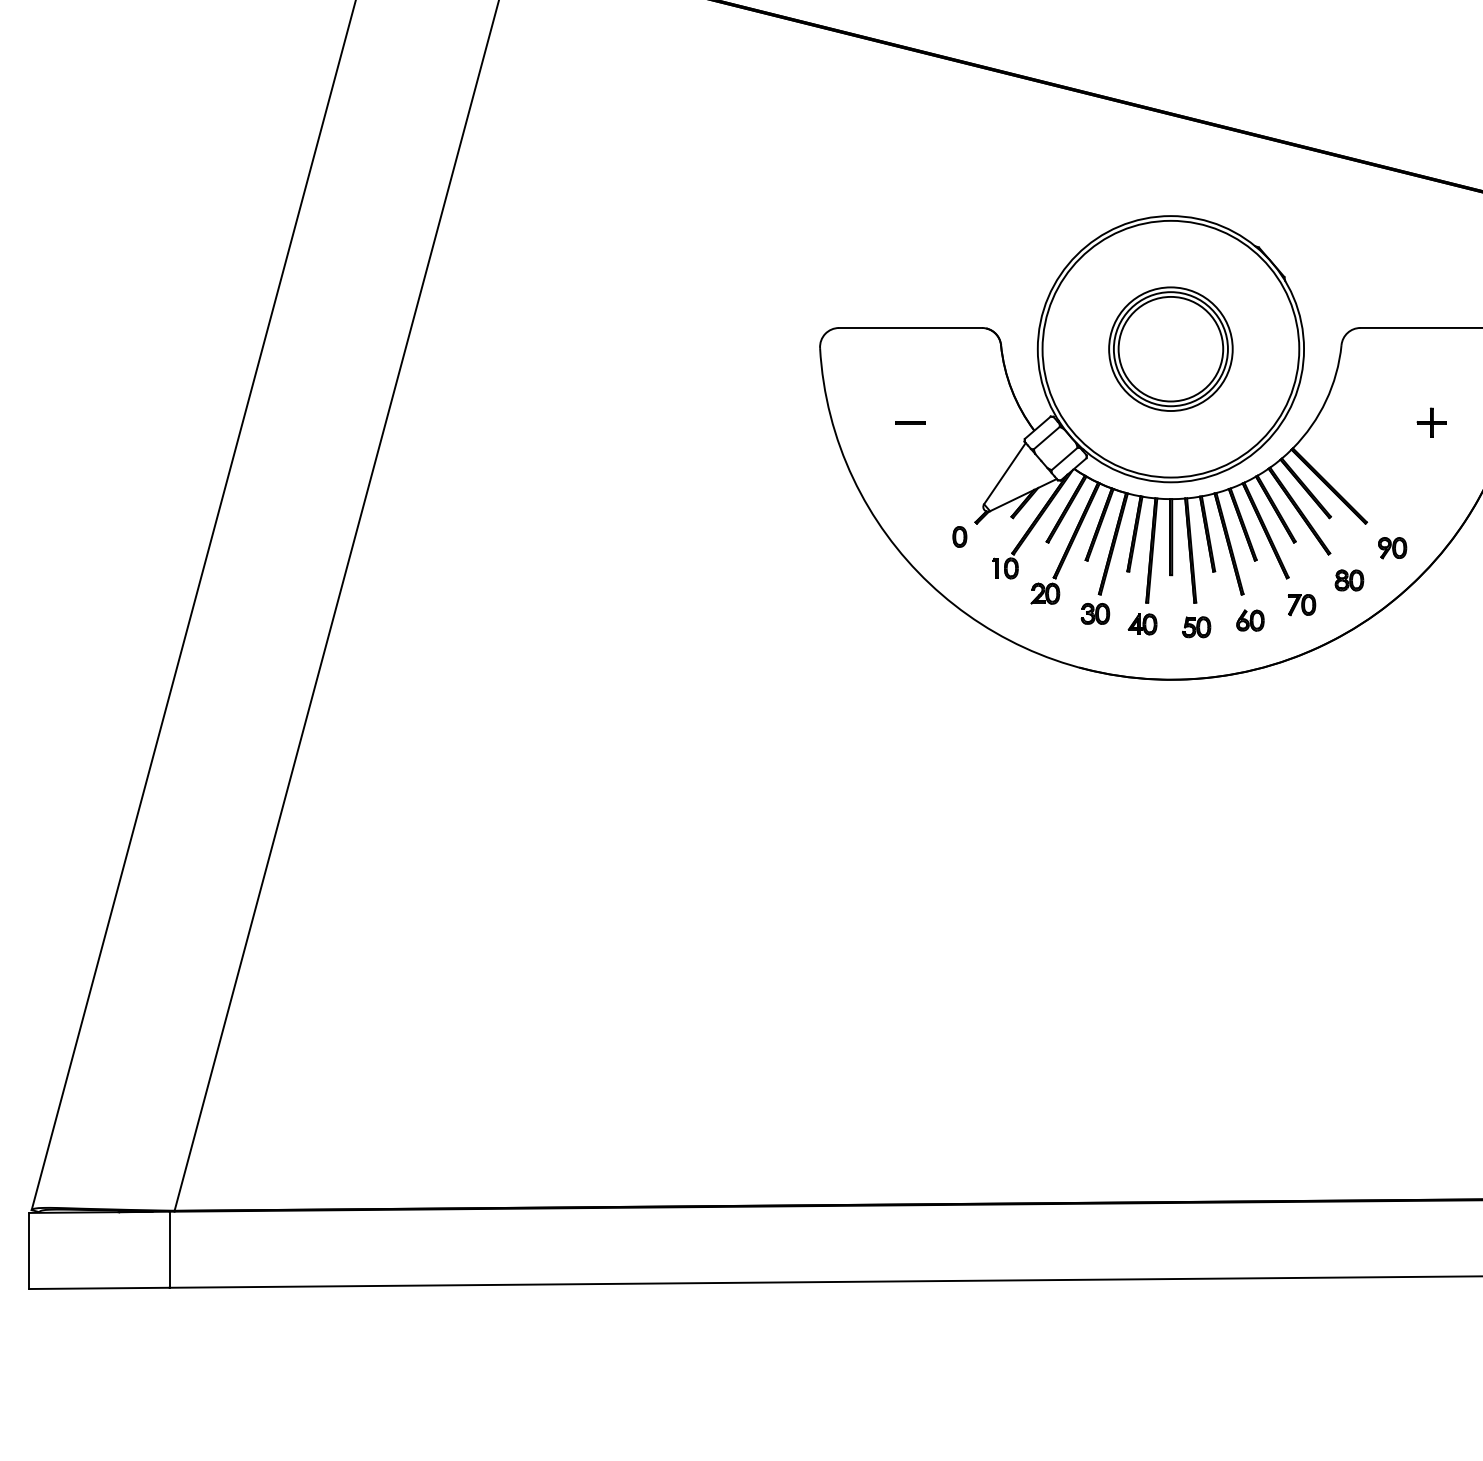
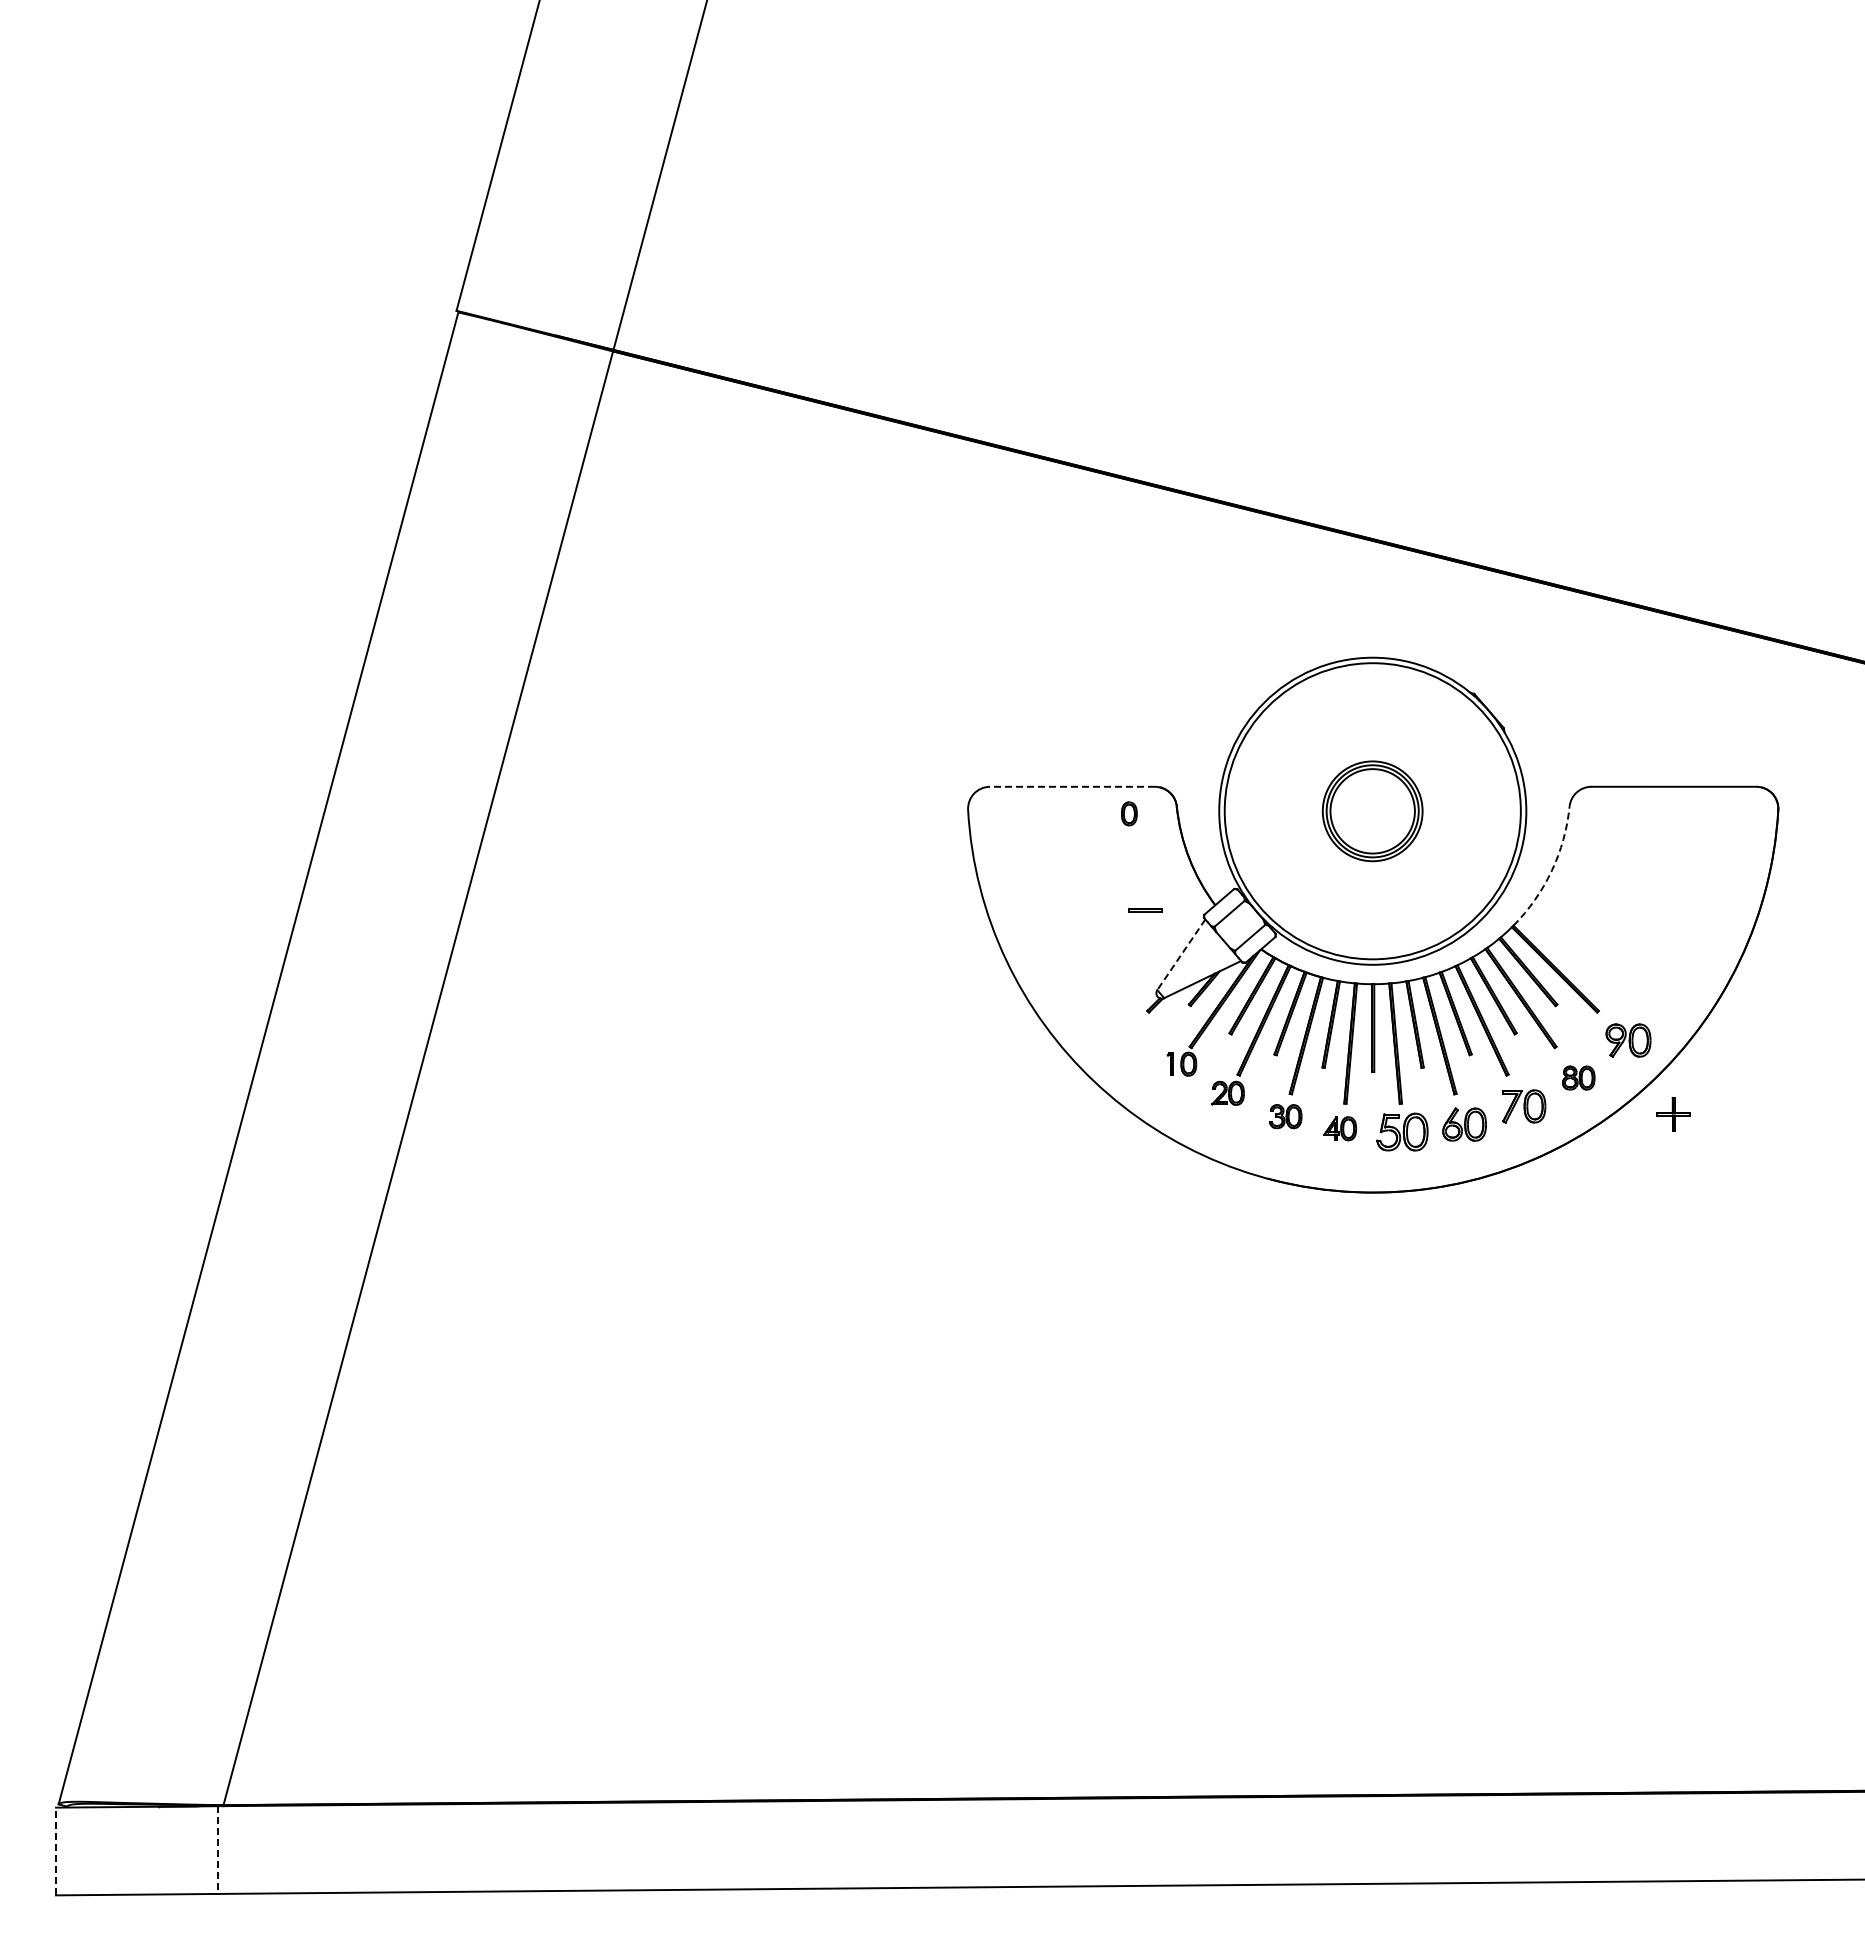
line: (910, 327) -> (1072, 786), solid -> dashed
part: (1170, 349) -> (1372, 811), size x0.7
arc: (1325, 400) -> (1551, 870), solid -> dashed
line: (910, 422) -> (1145, 909), moved
part: (1431, 423) -> (1673, 1114), moved
line: (1005, 473) -> (1181, 954), solid -> dashed
part: (960, 536) -> (1129, 813), moved
part: (1392, 547) -> (1628, 1040), size x1.4
part: (1301, 604) -> (1523, 1105), size x1.4
part: (1250, 619) -> (1464, 1123), size x1.4
part: (1196, 626) -> (1402, 1131), size x1.6
line: (29, 1250) -> (56, 1851), solid -> dashed
line: (169, 1250) -> (217, 1850), solid -> dashed

